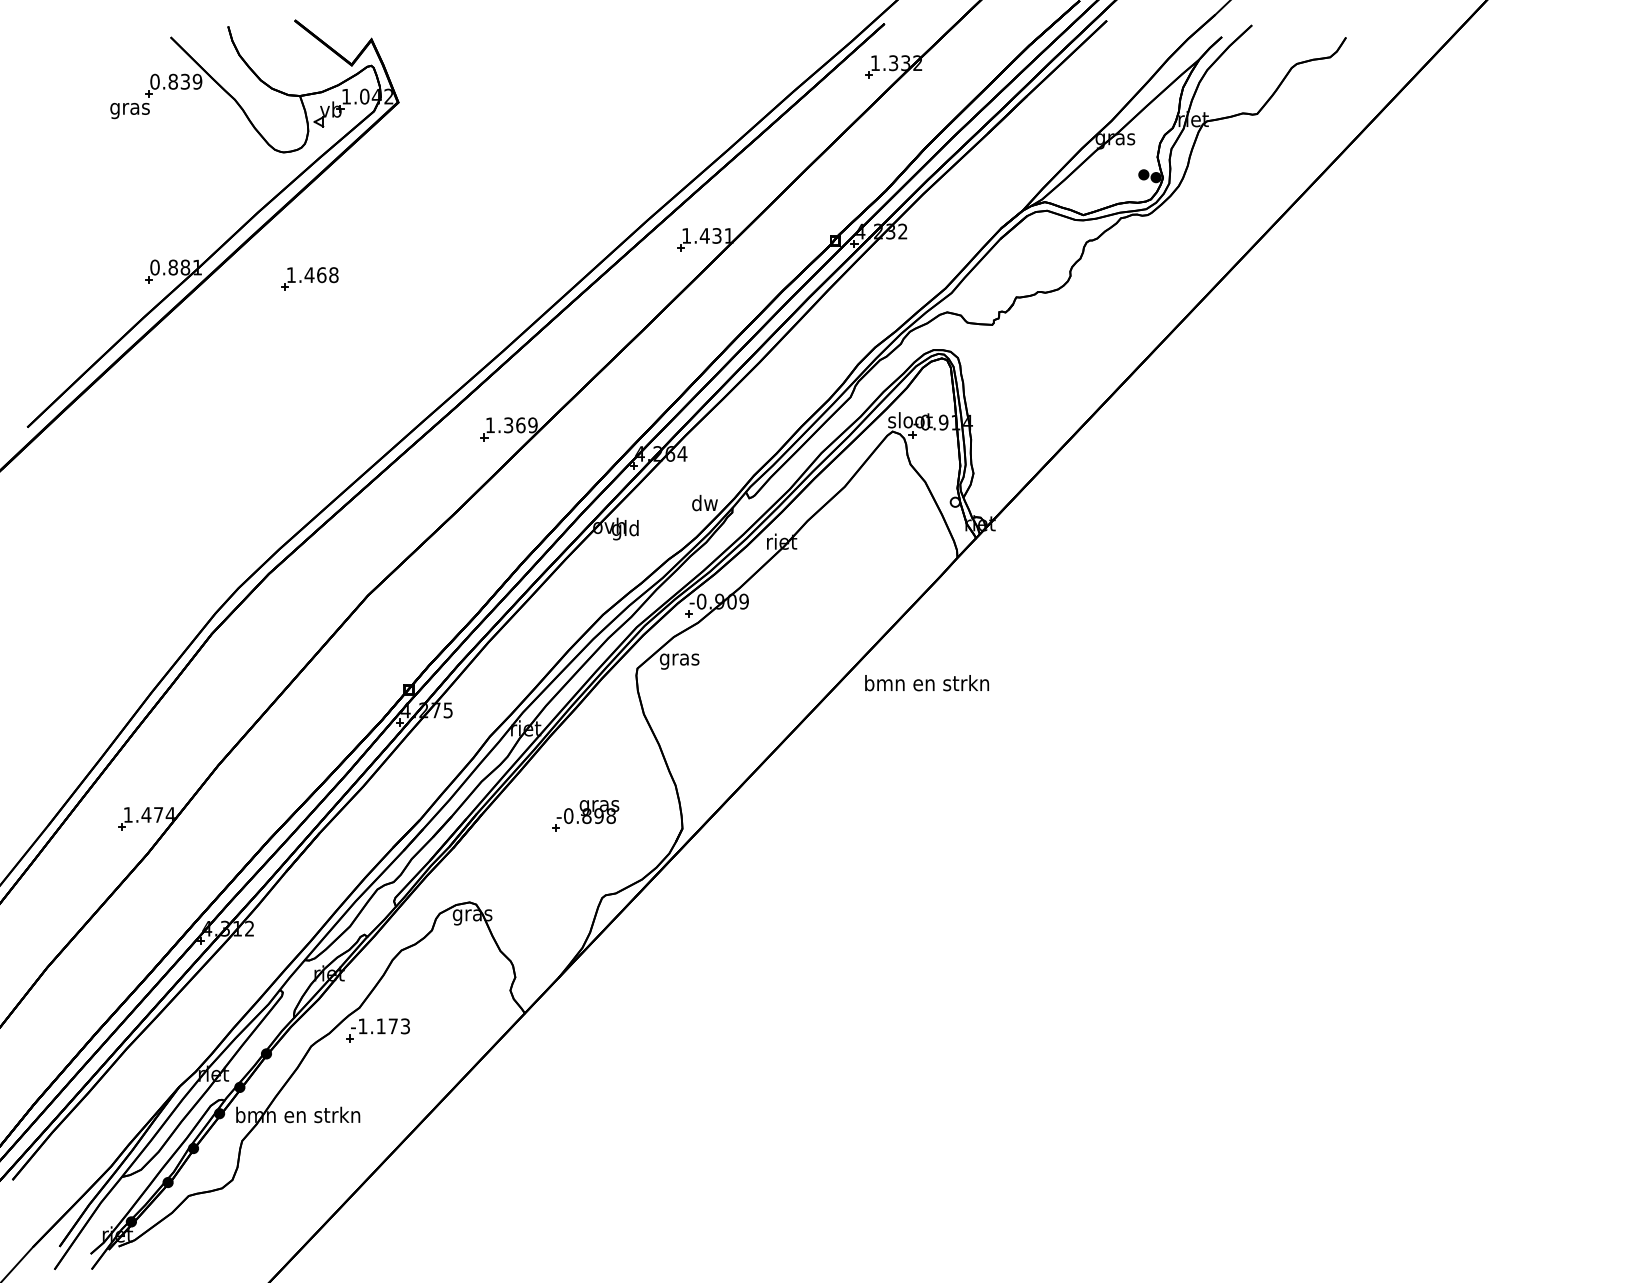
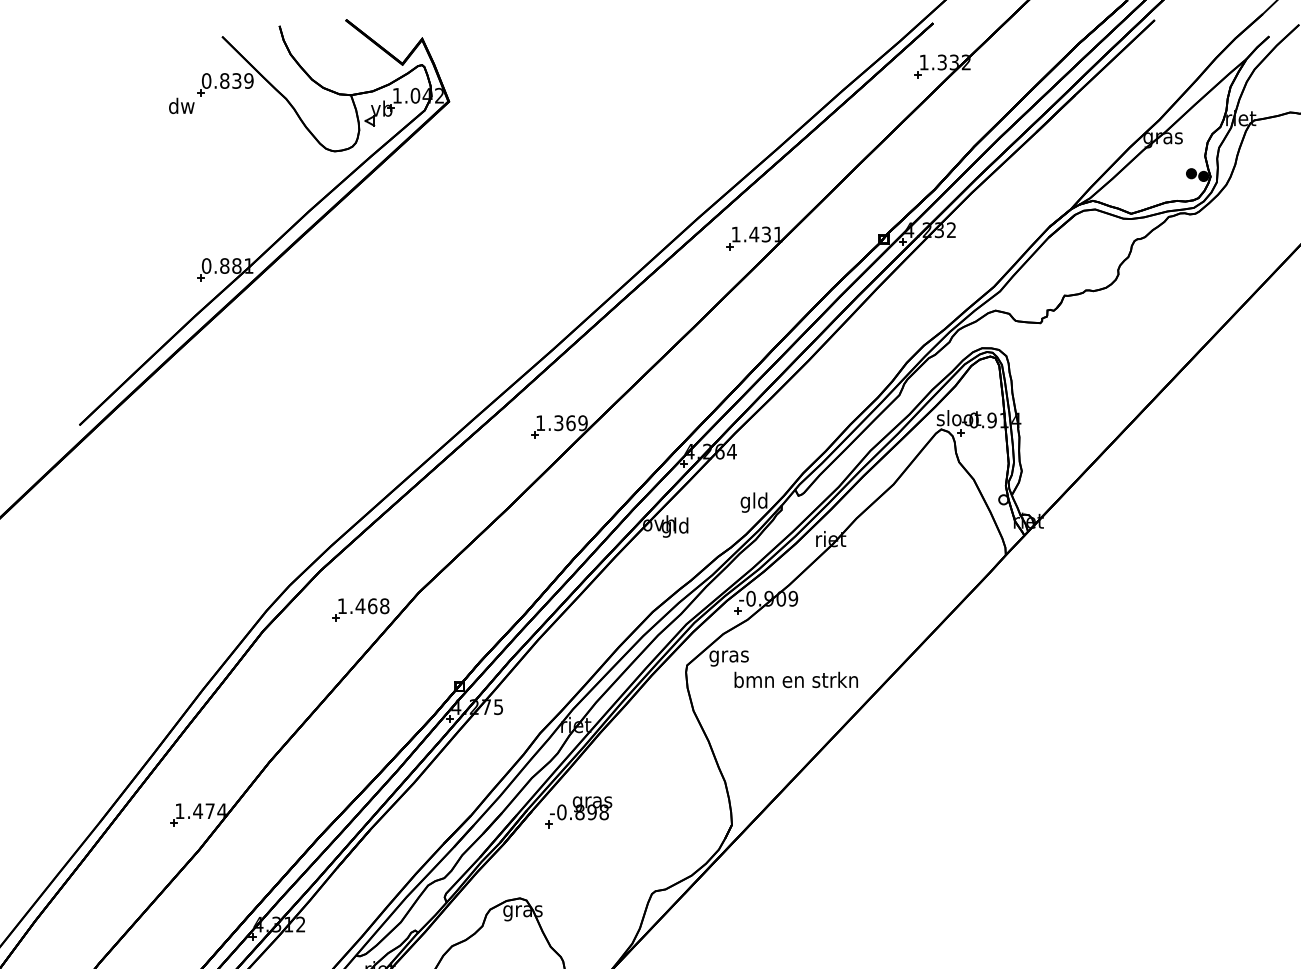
text: (129, 108) -> (181, 107), gras -> dw
part: (309, 278) -> (360, 609), moved
text: (704, 504) -> (753, 502), dw -> gld
text: (926, 683) -> (795, 680), moved
part: (585, 815) -> (578, 811), moved

